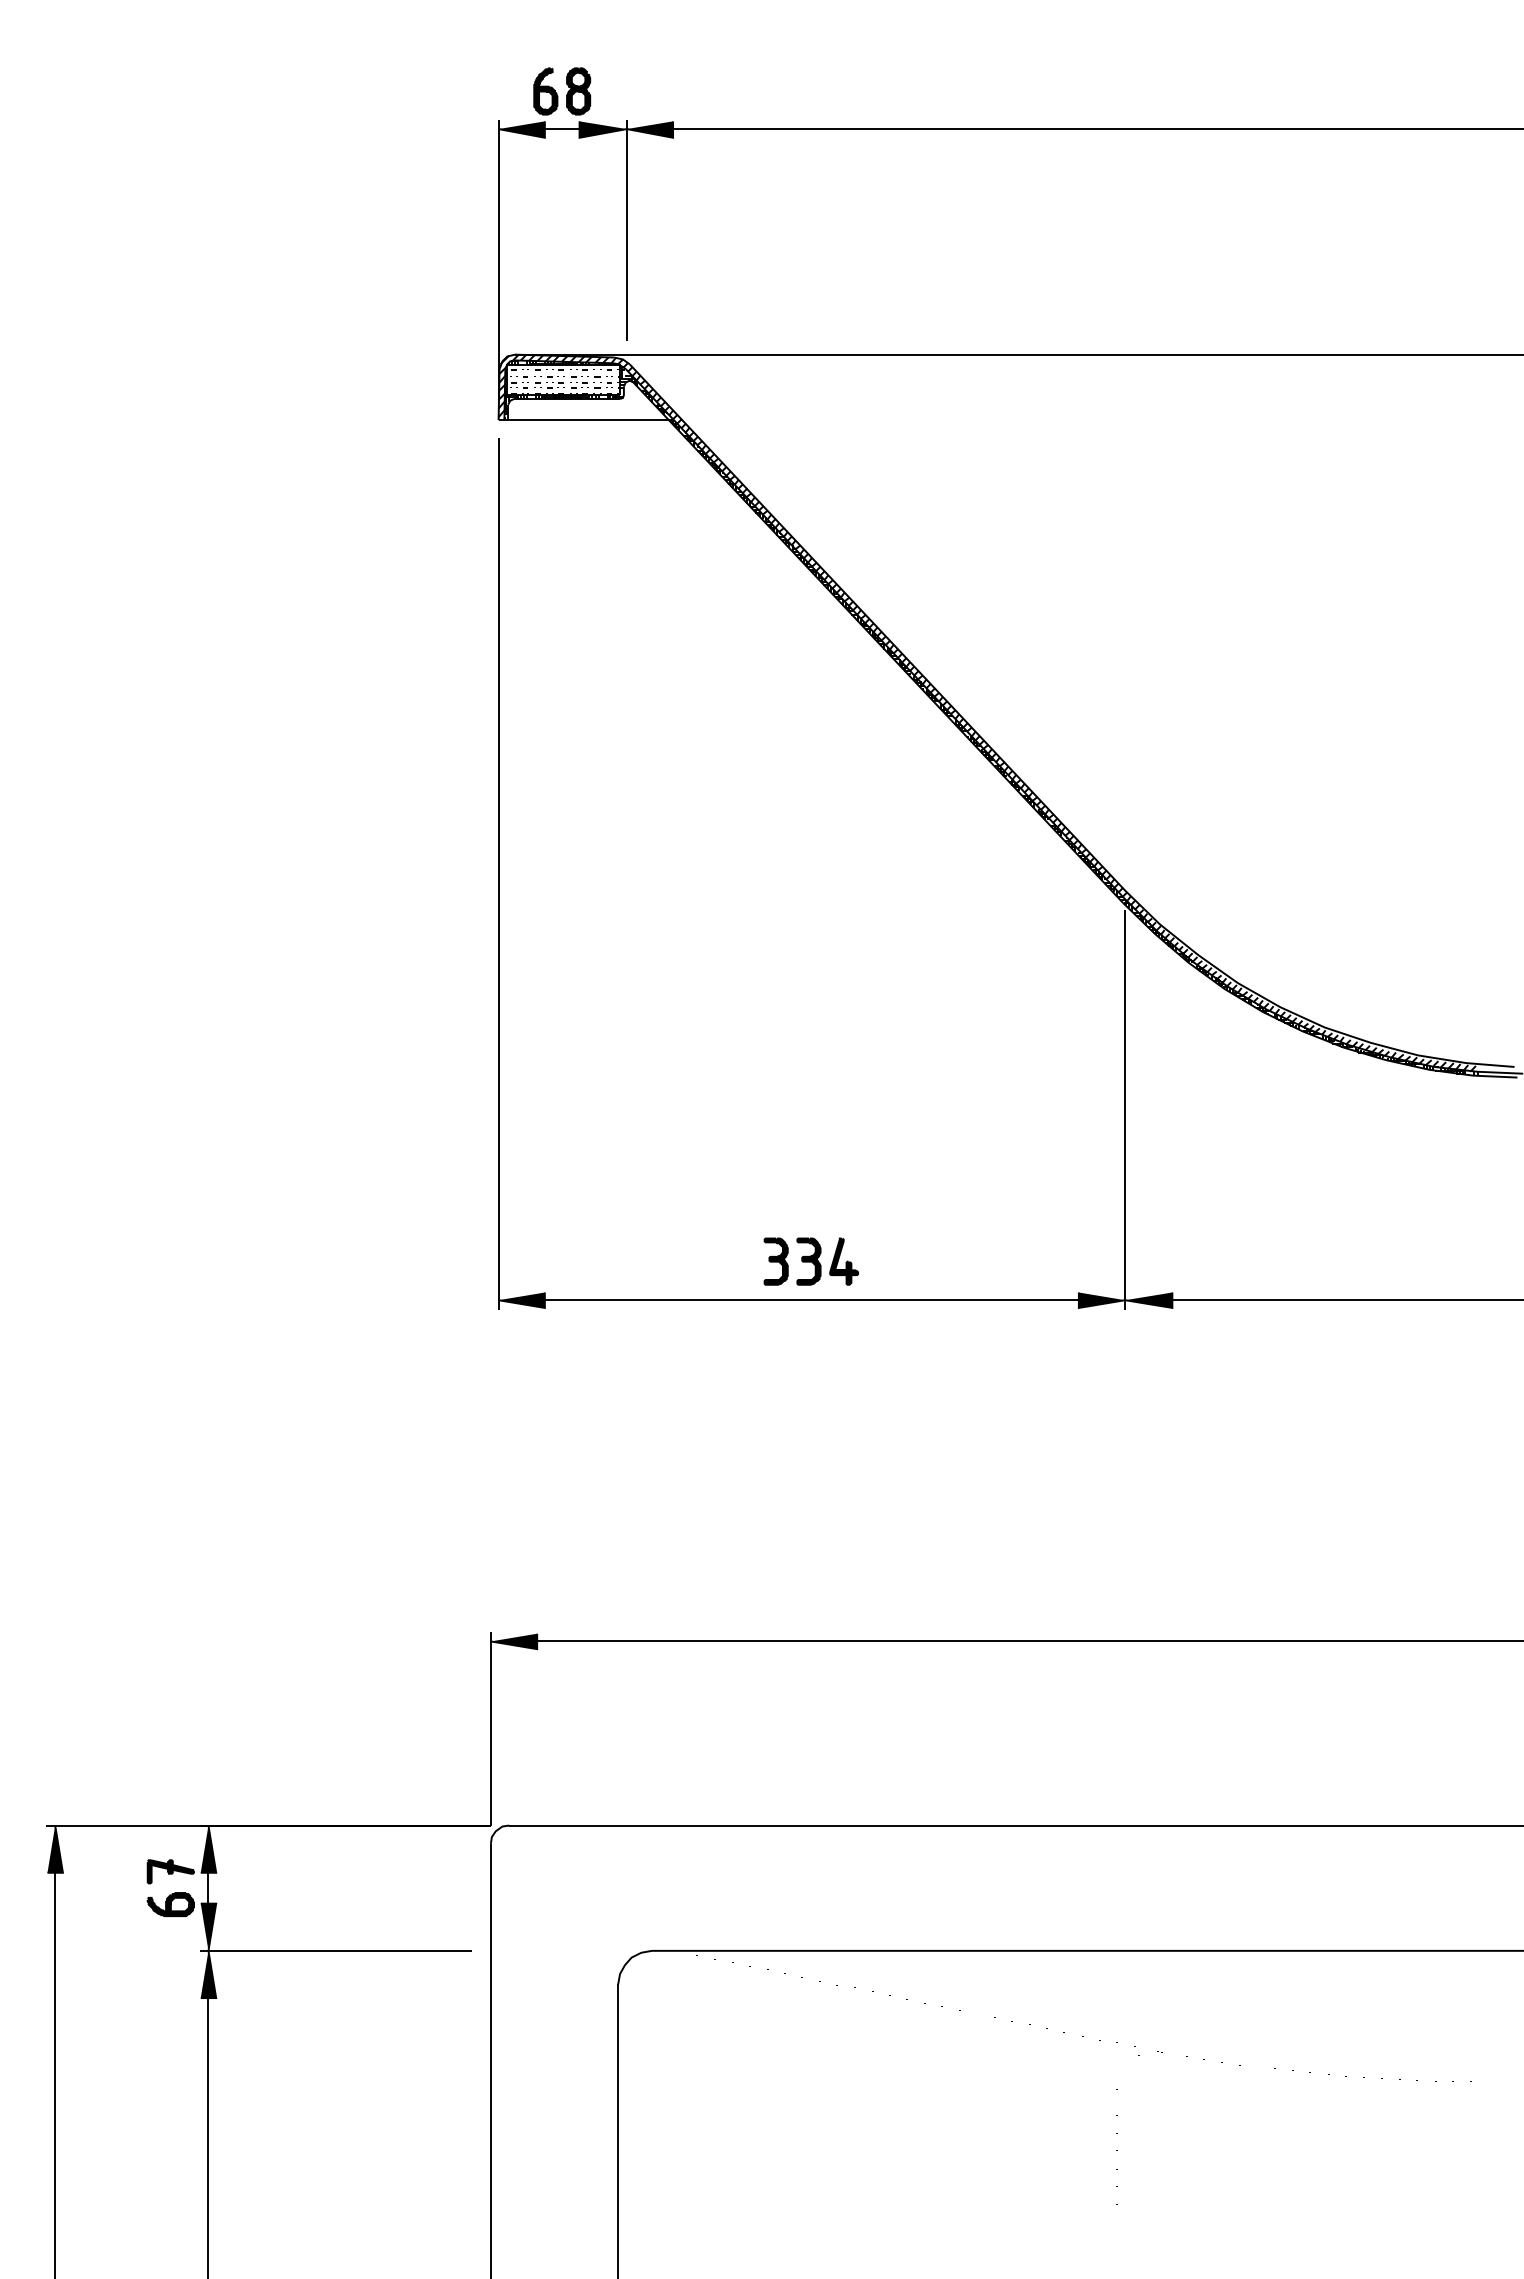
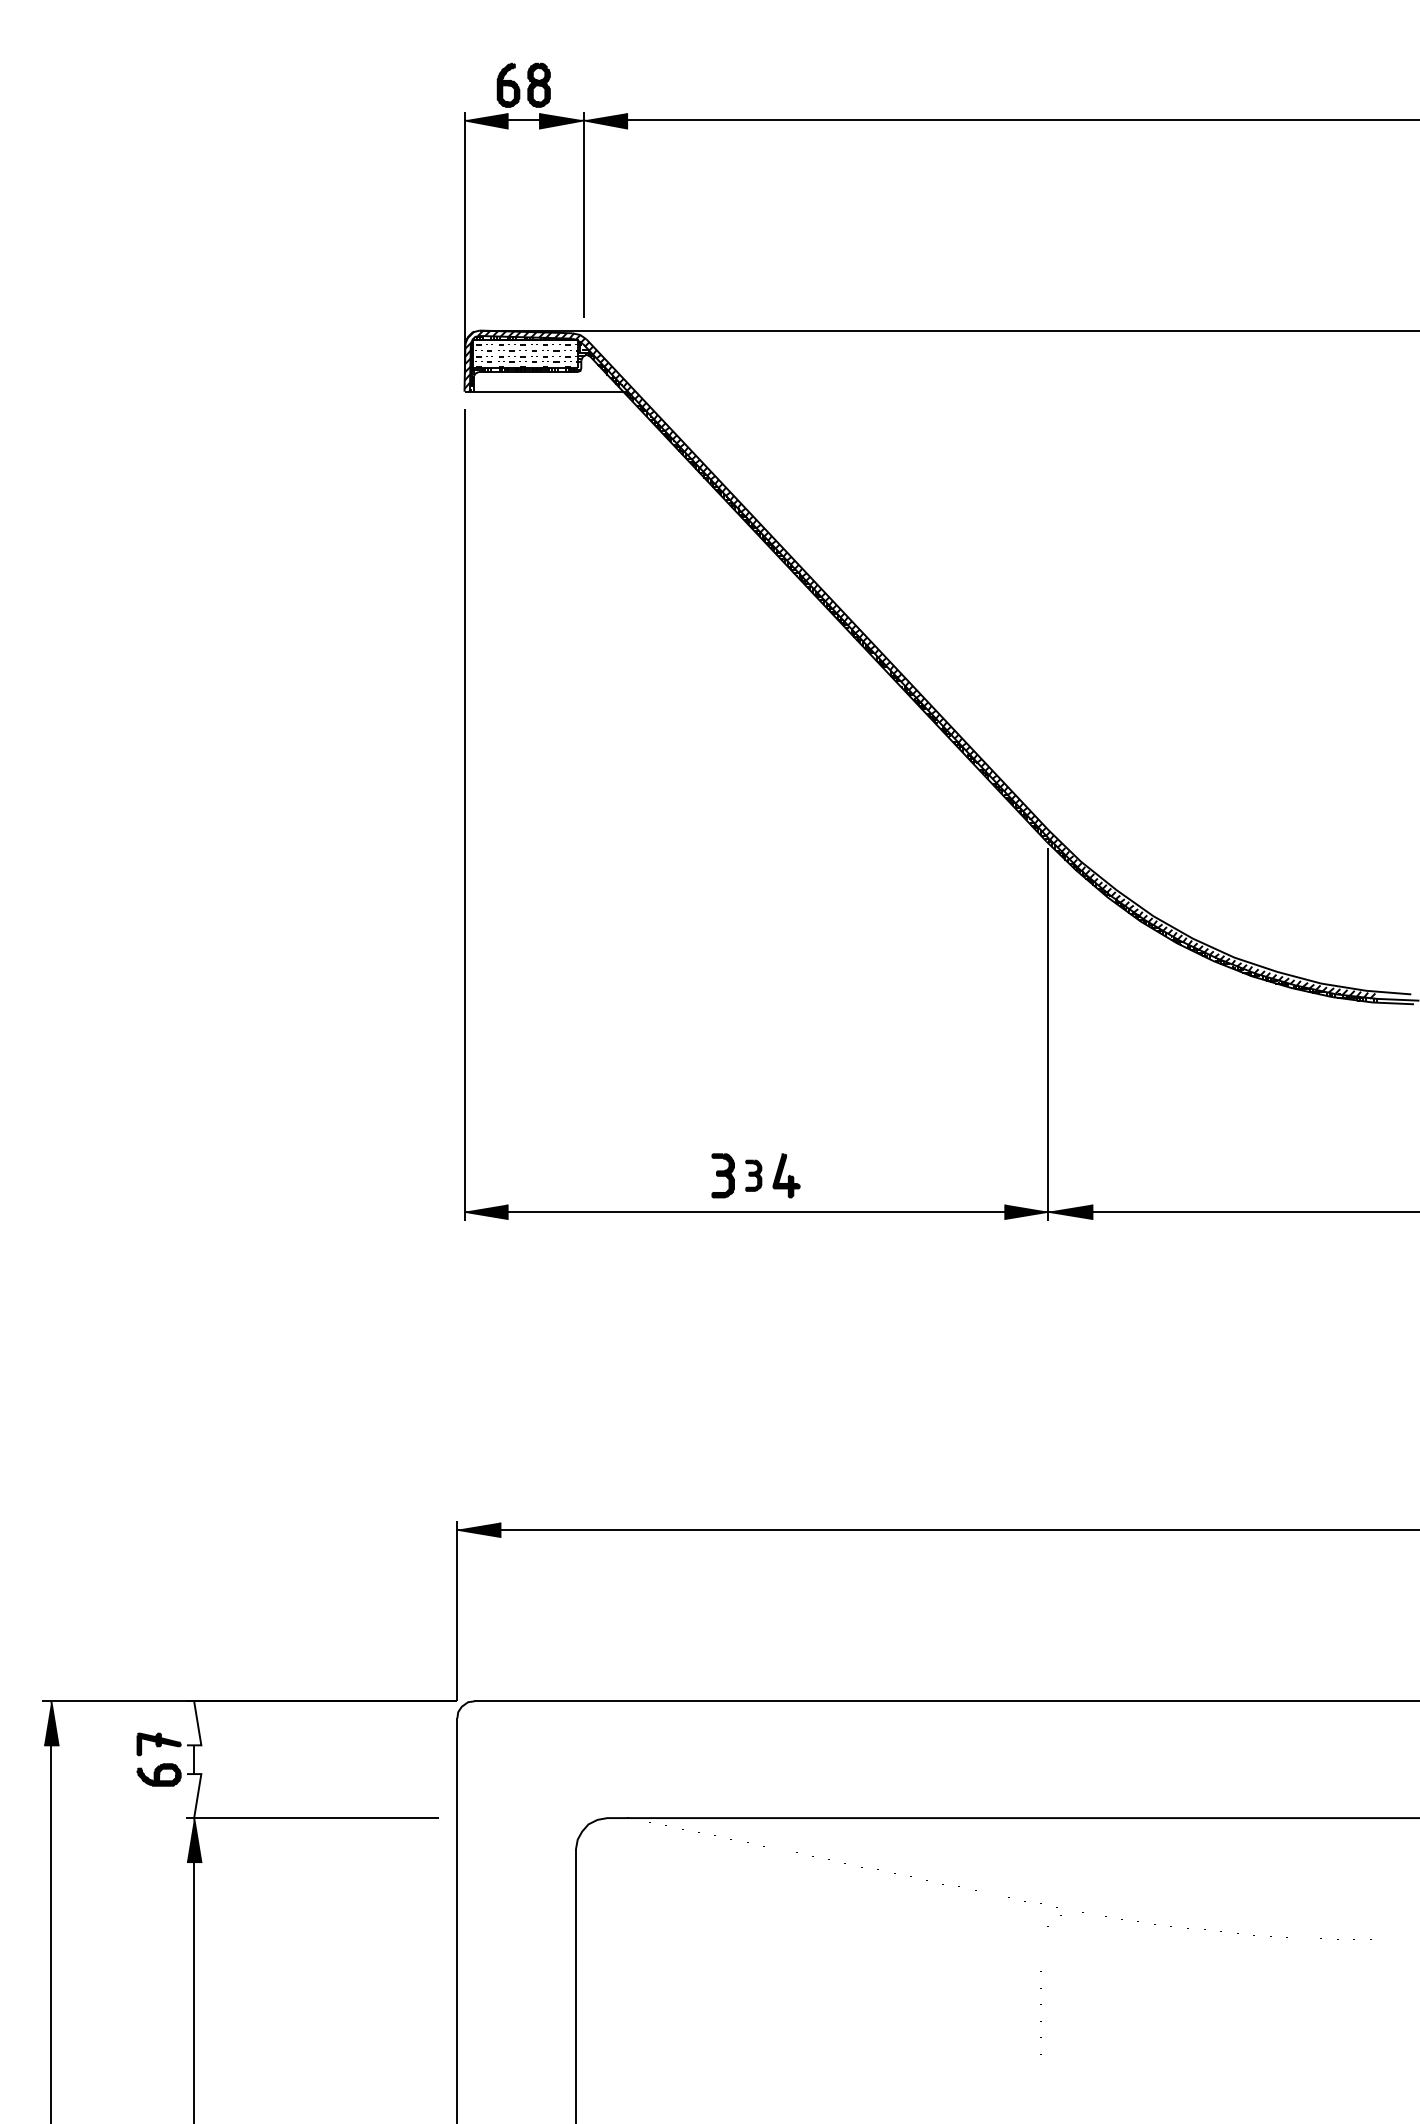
part: (808, 1261) -> (753, 1175), size x0.7
fill: (208, 1848) -> (194, 1722), removed
fill: (208, 1926) -> (194, 1795), removed

